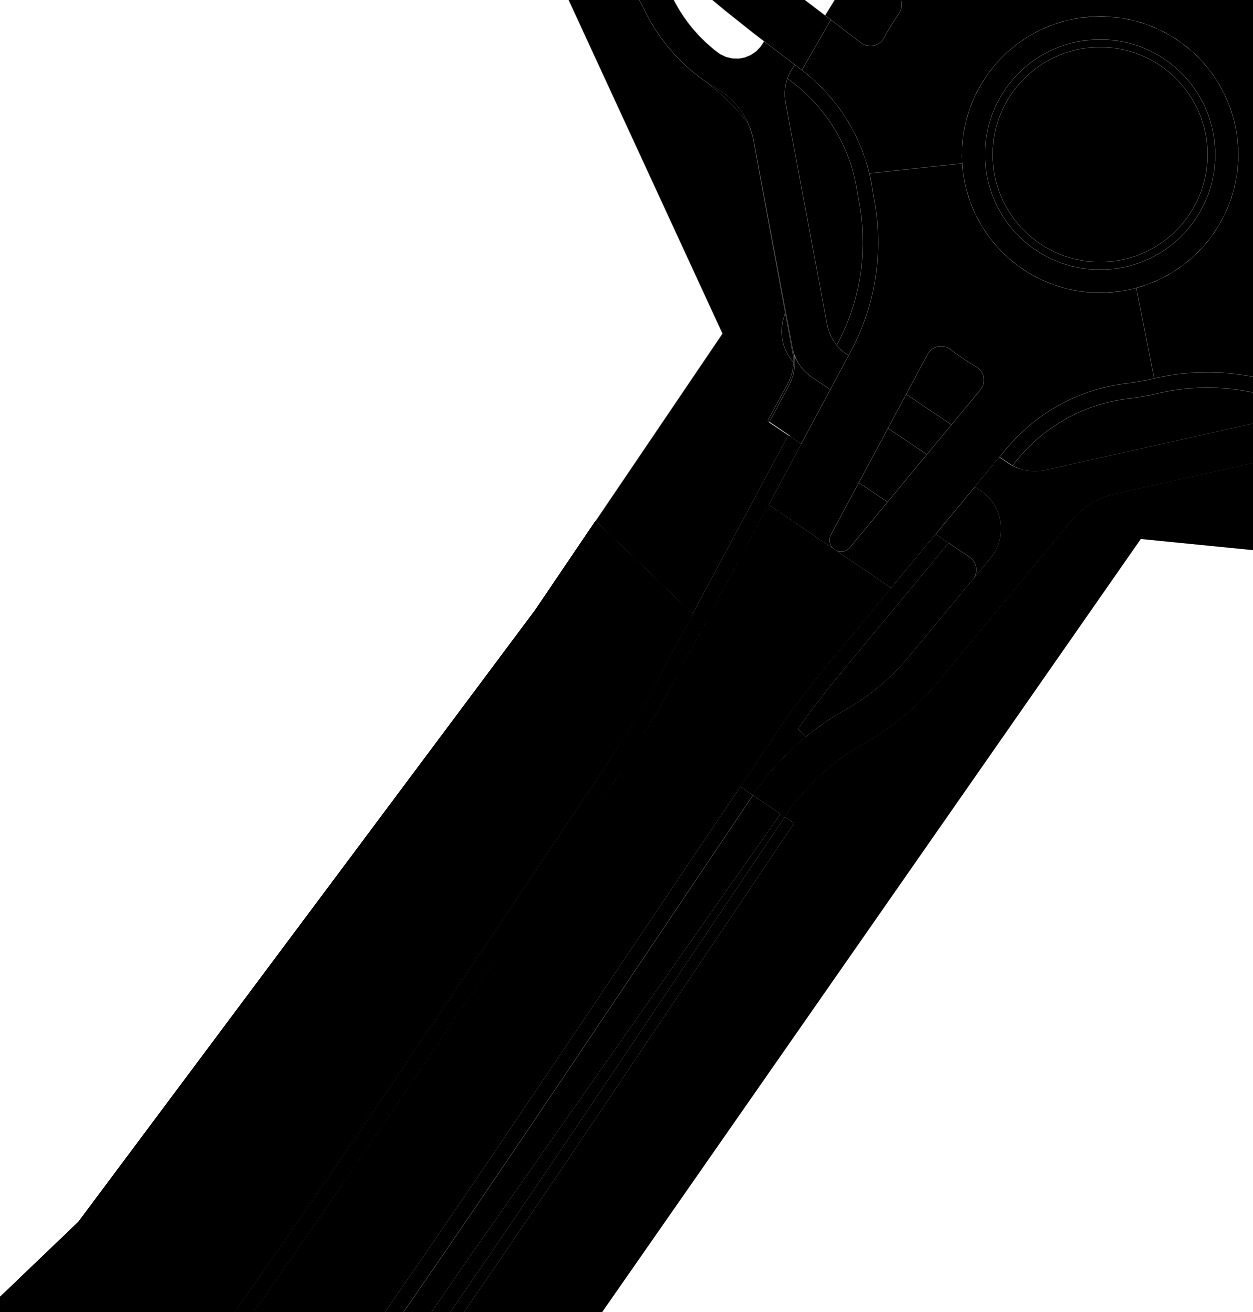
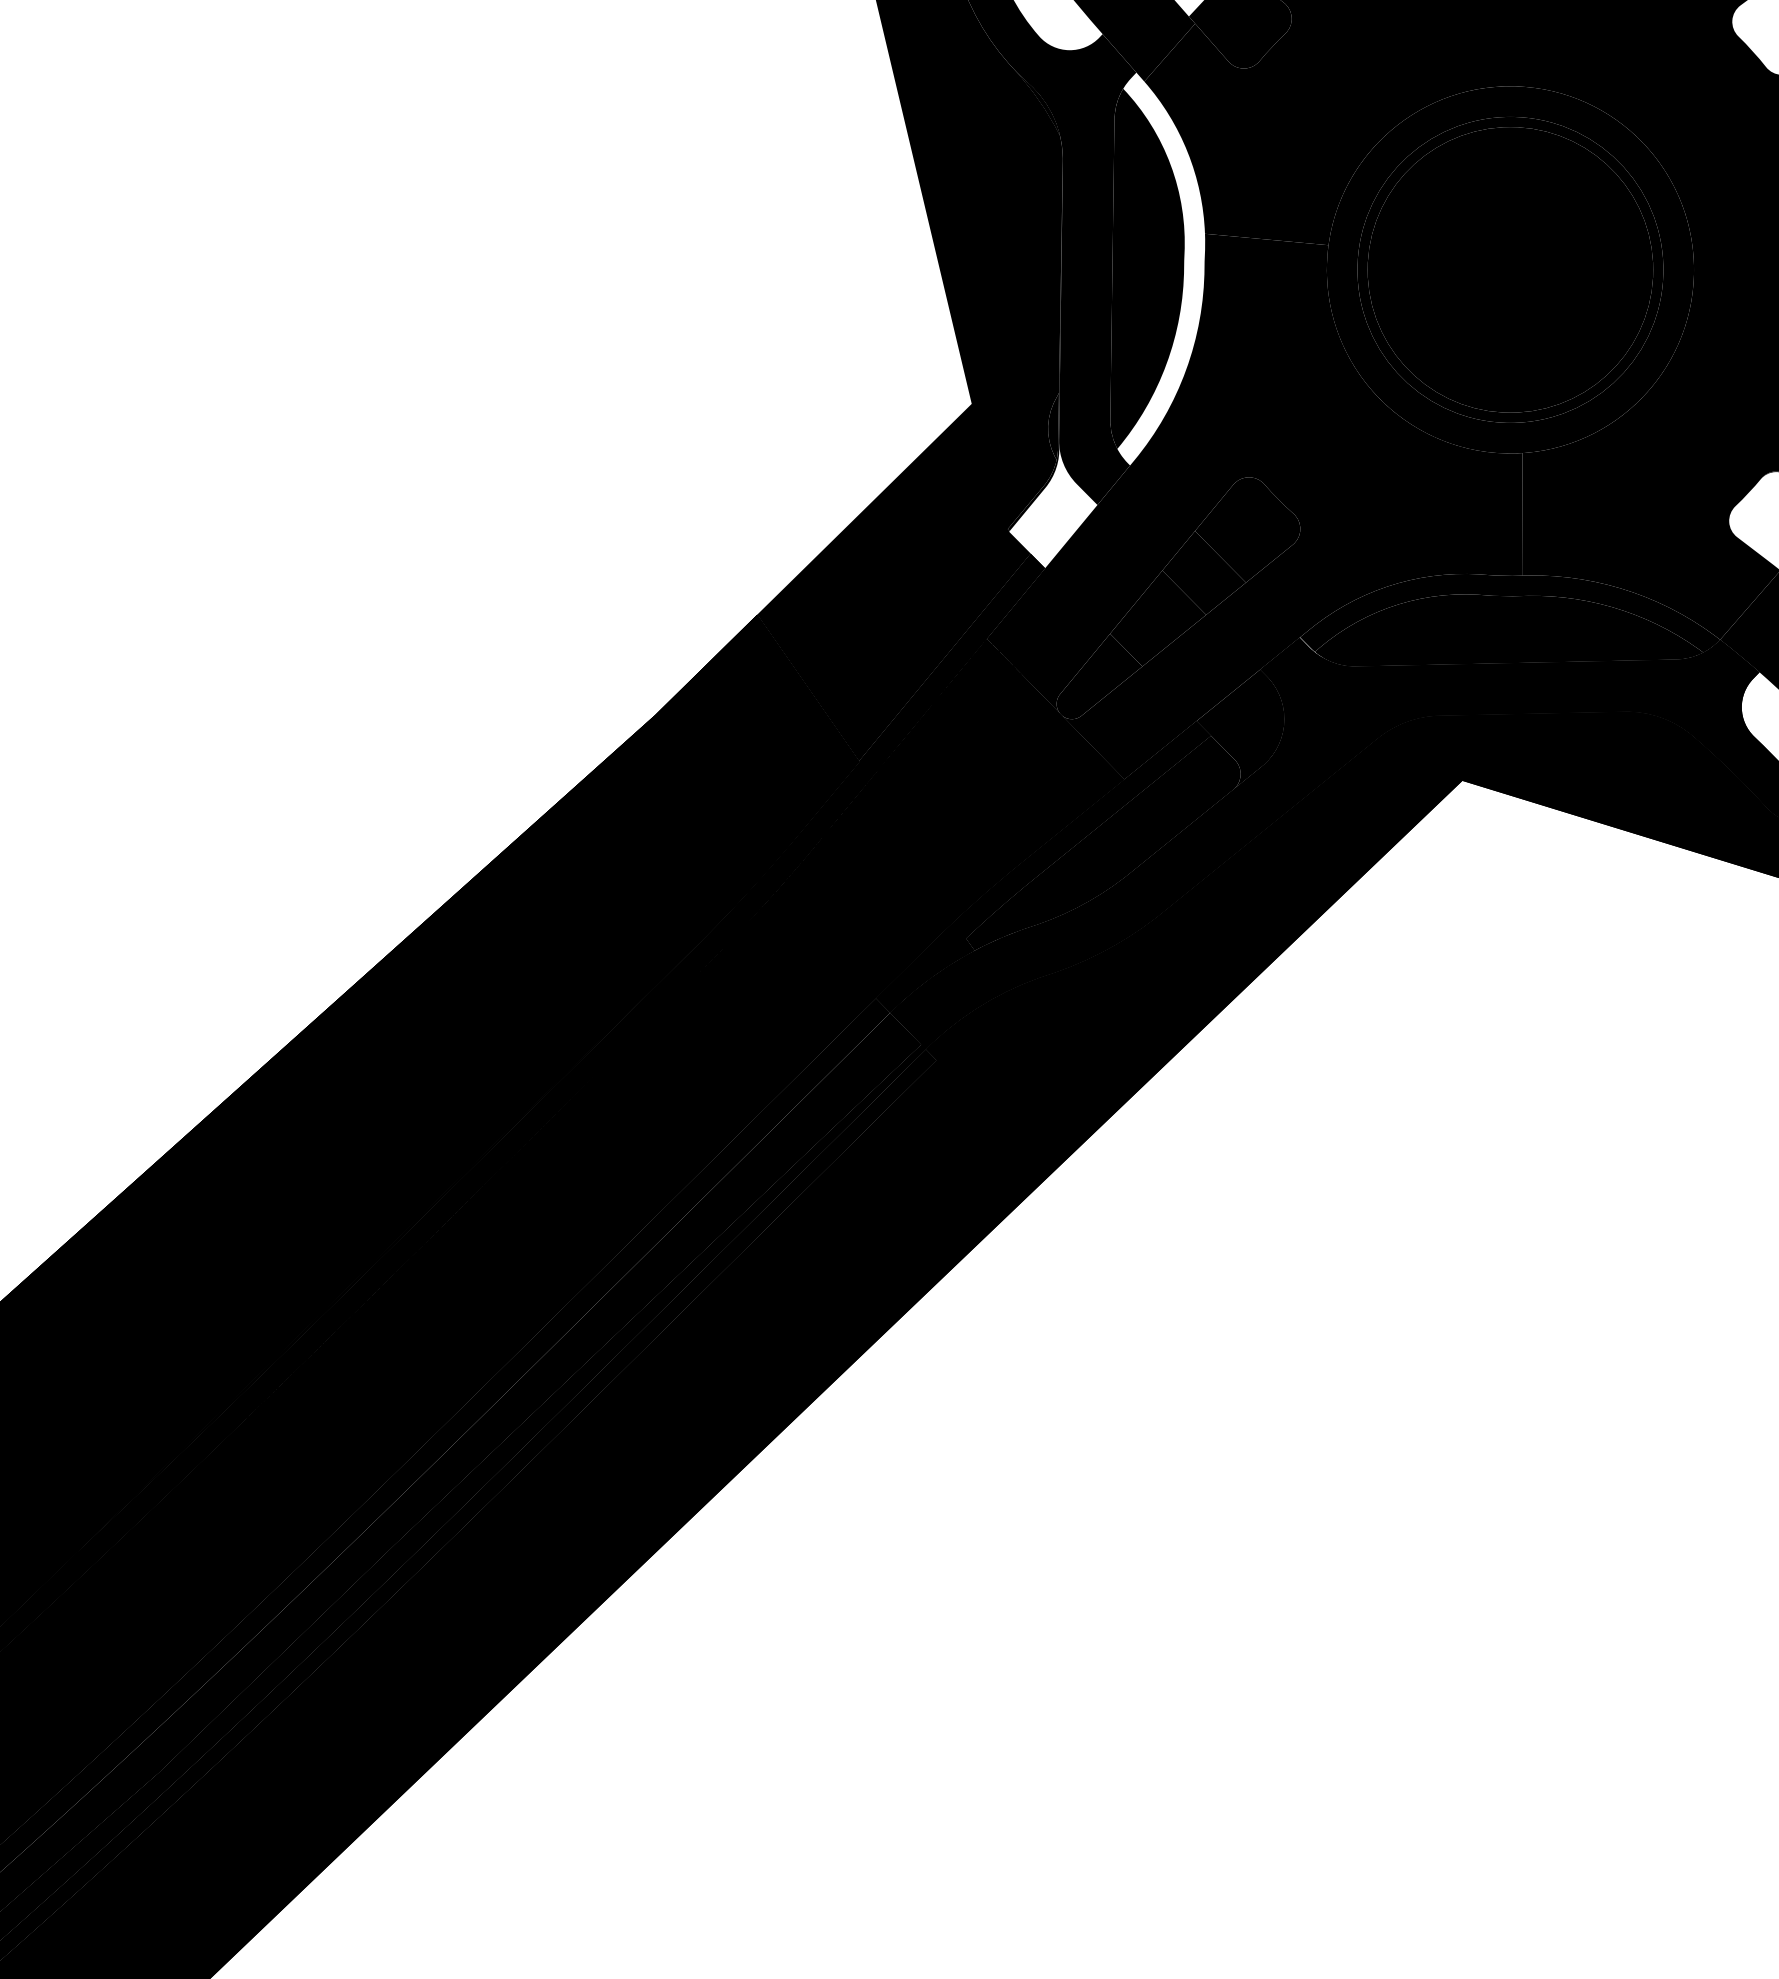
fill: (842, 205) -> (1161, 268), removed
fill: (798, 399) -> (1053, 509), removed

